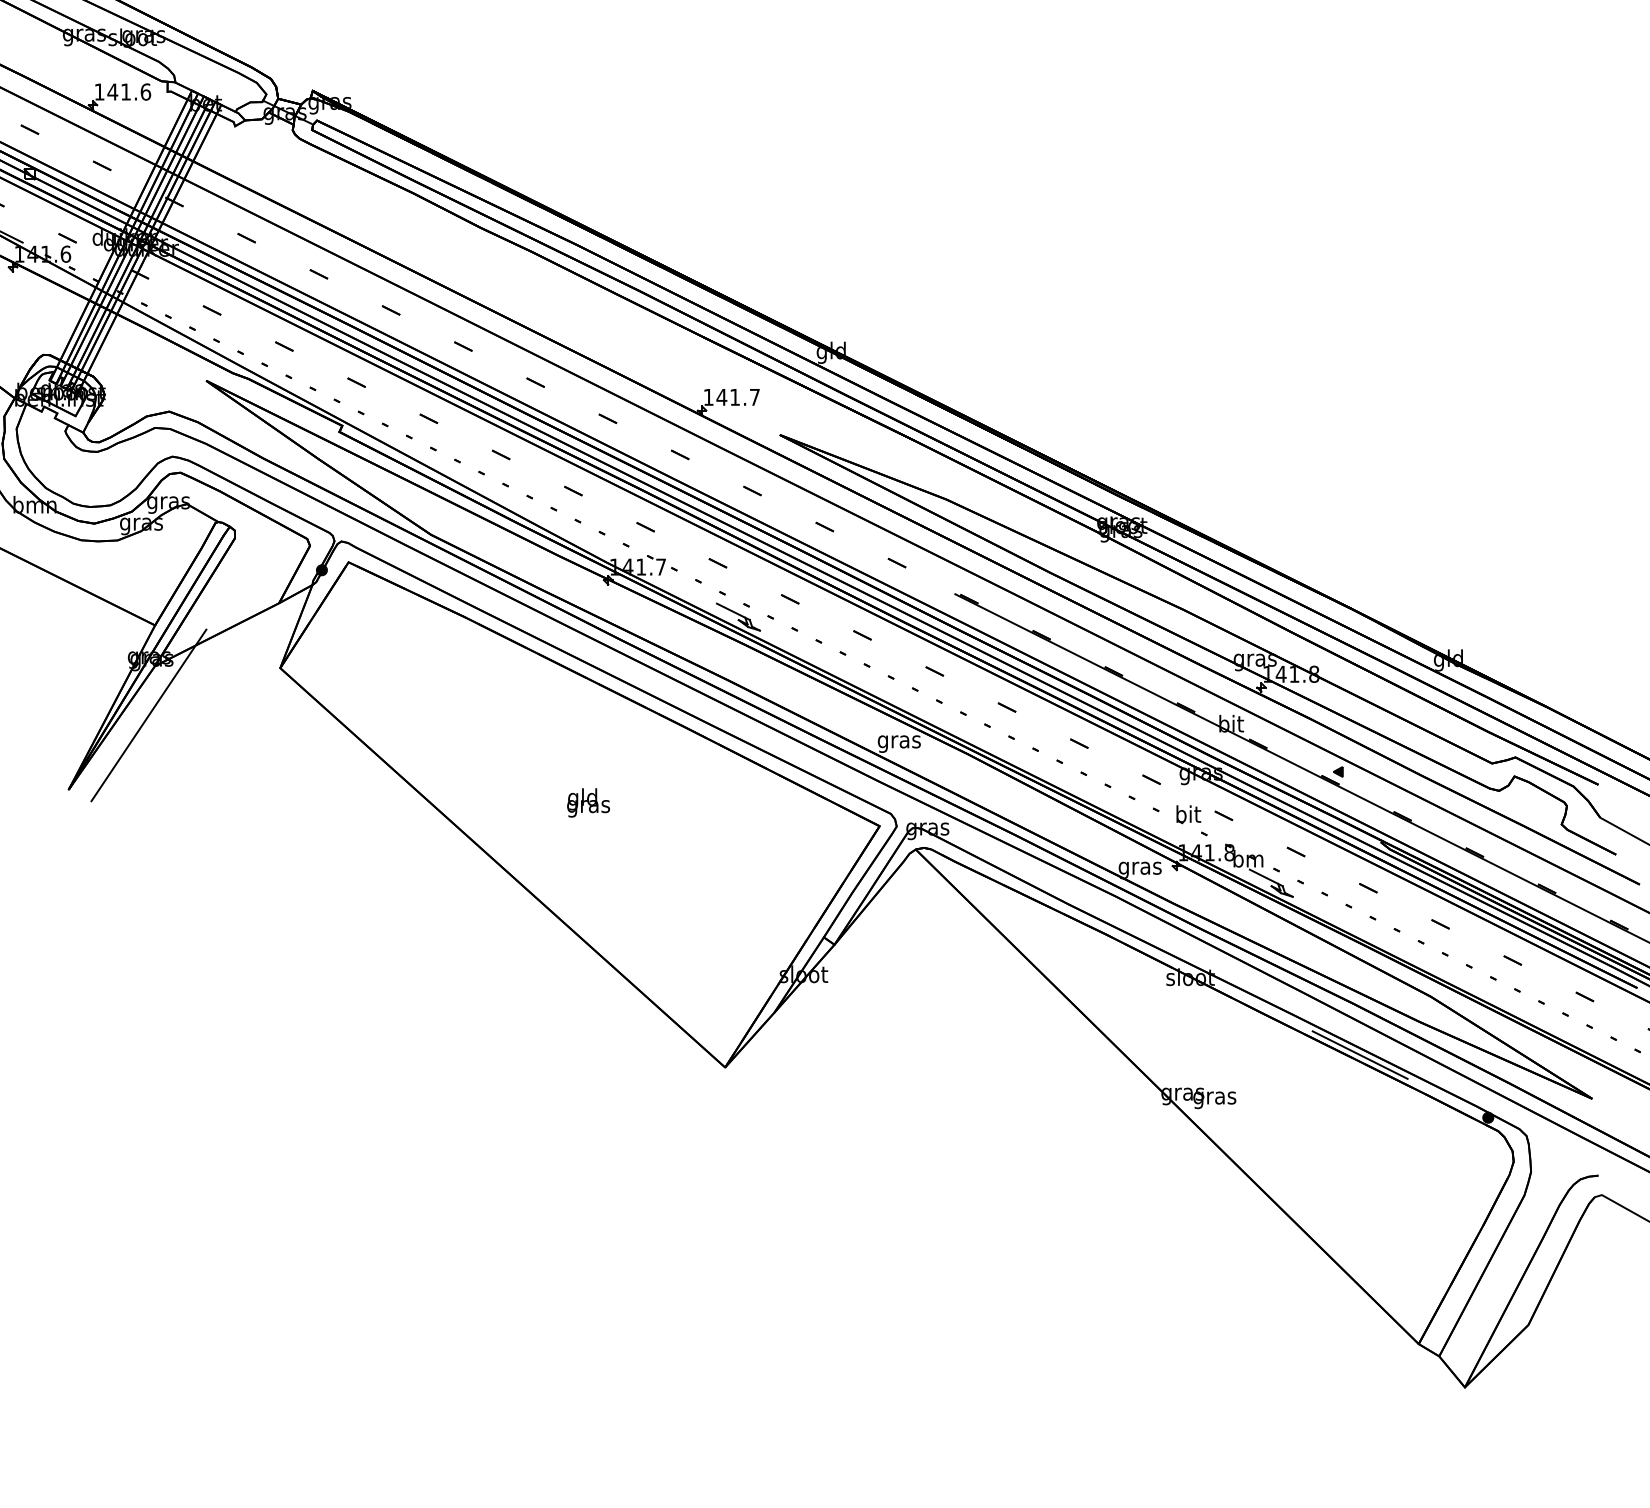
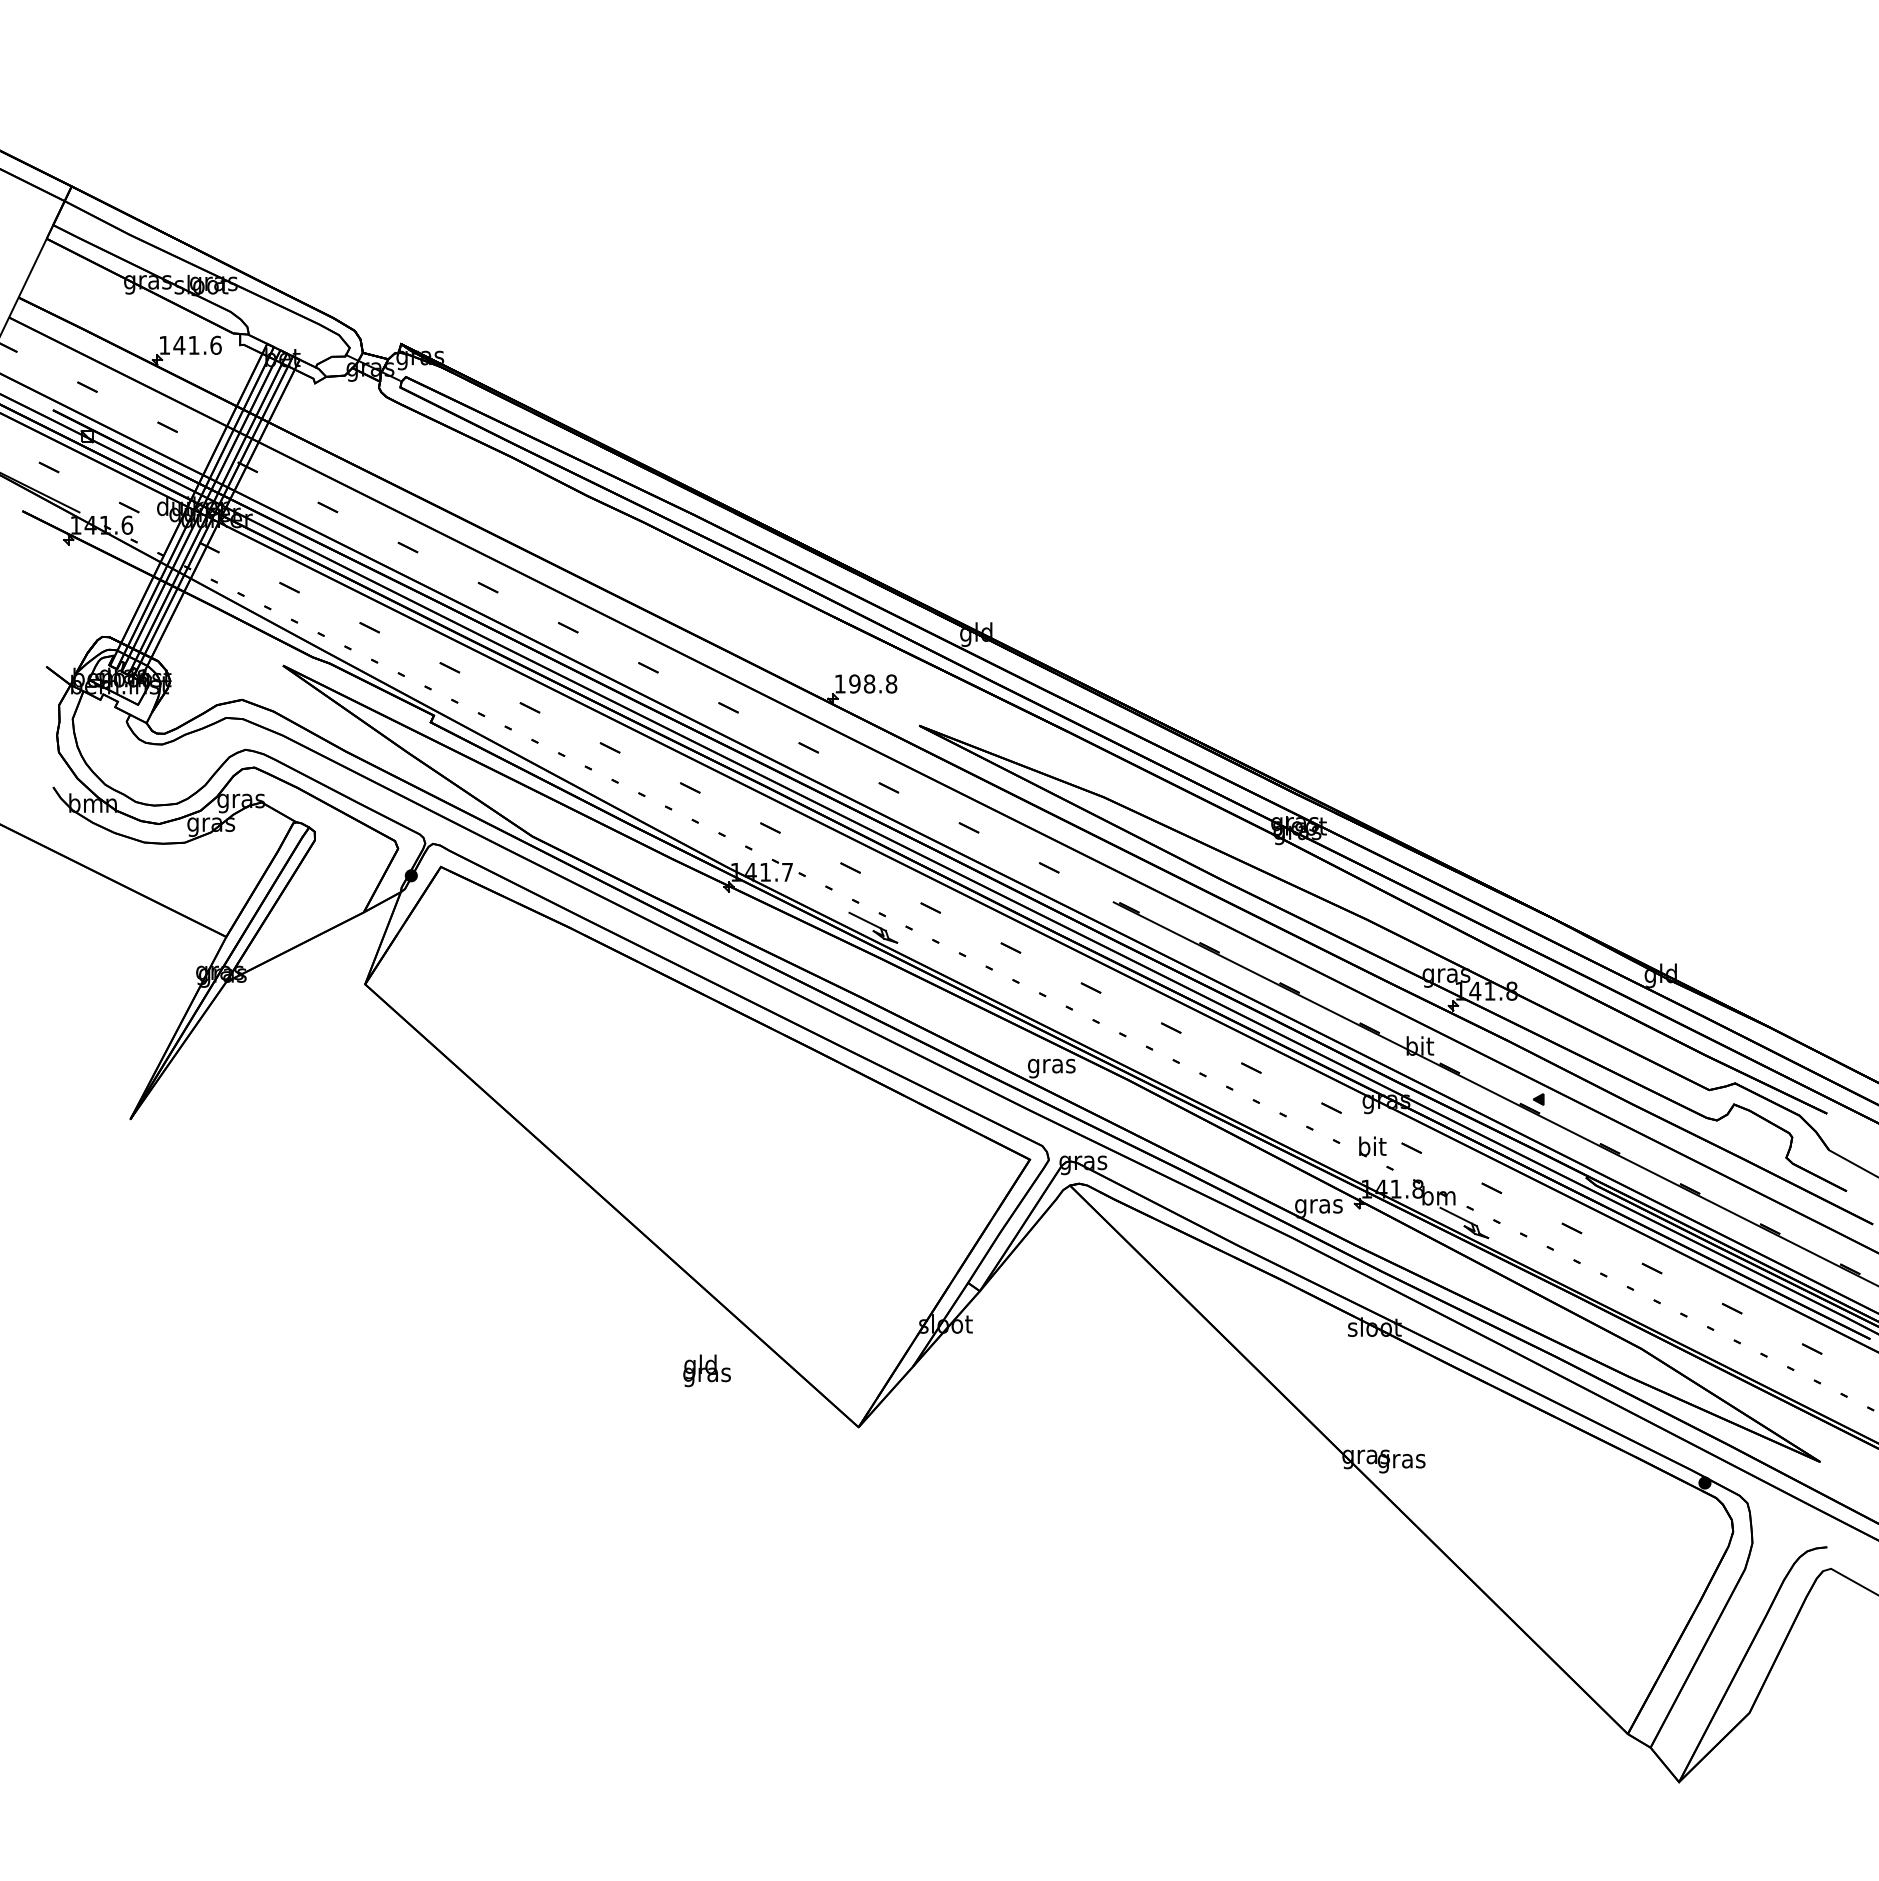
text: (737, 396) -> (872, 683), 141.7 -> 198.8
line: (148, 715) -> (219, 1036), removed
text: (588, 802) -> (706, 1370), moved
line: (1359, 1055) -> (1562, 1413), removed

